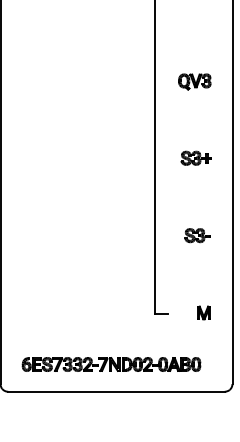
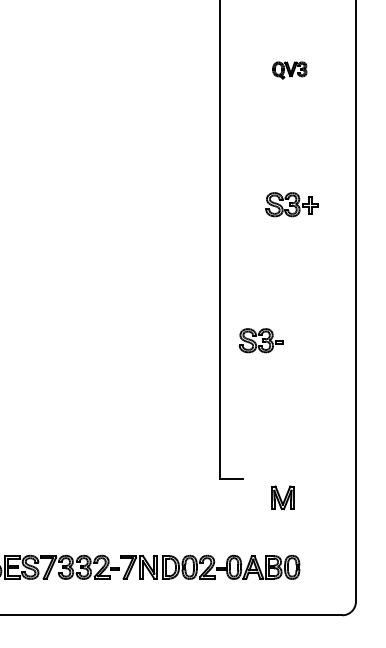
part: (194, 81) -> (289, 69), size x0.6
part: (197, 235) -> (261, 340), moved
part: (203, 312) -> (282, 496), moved

